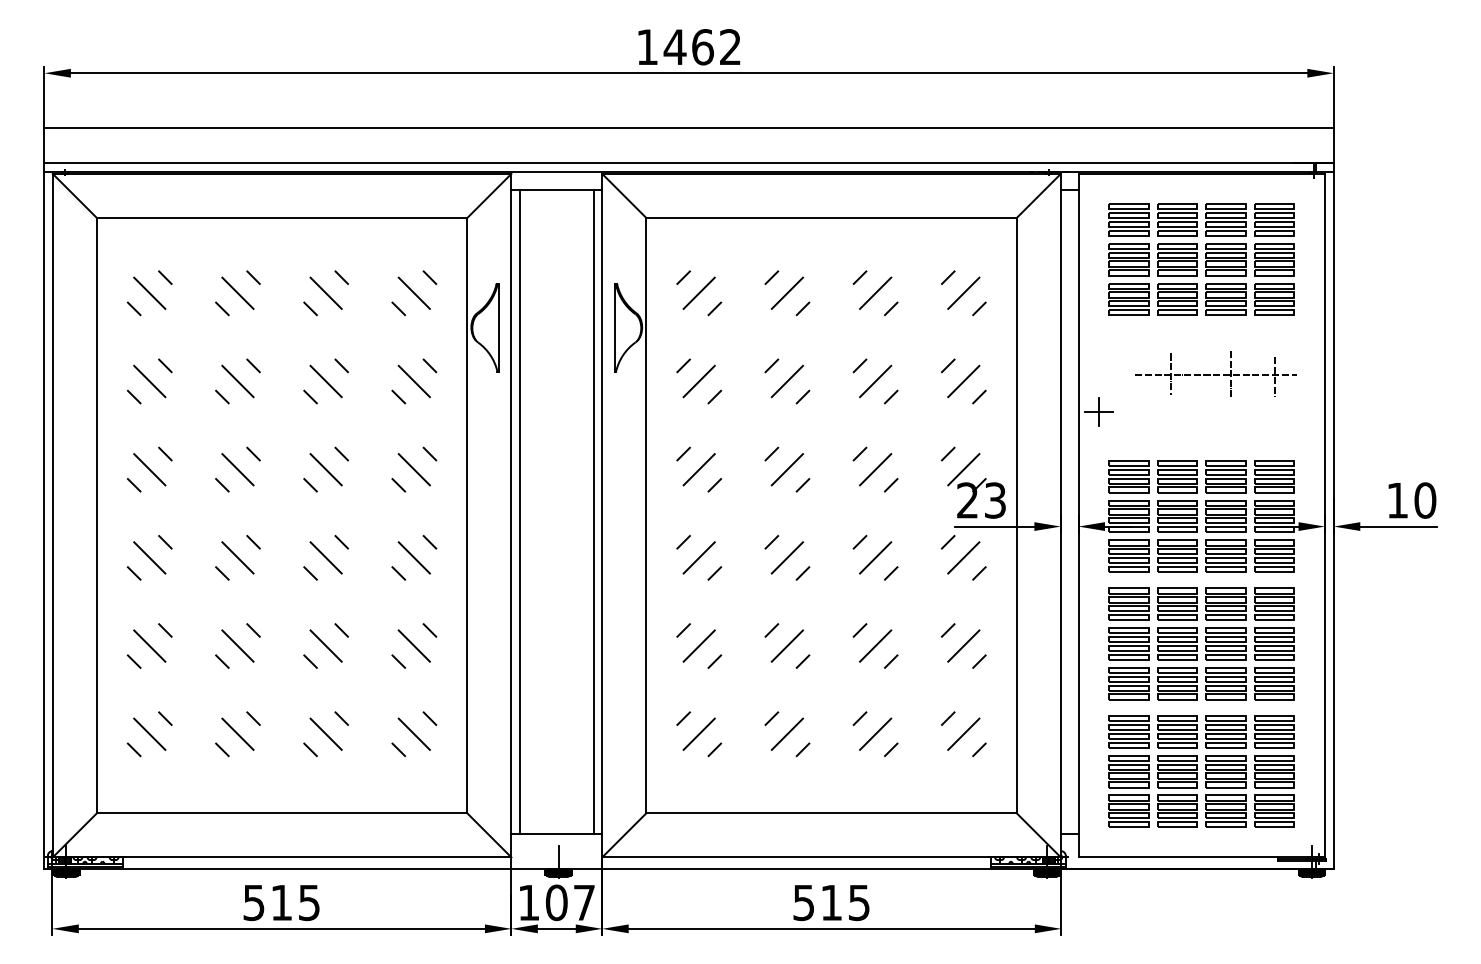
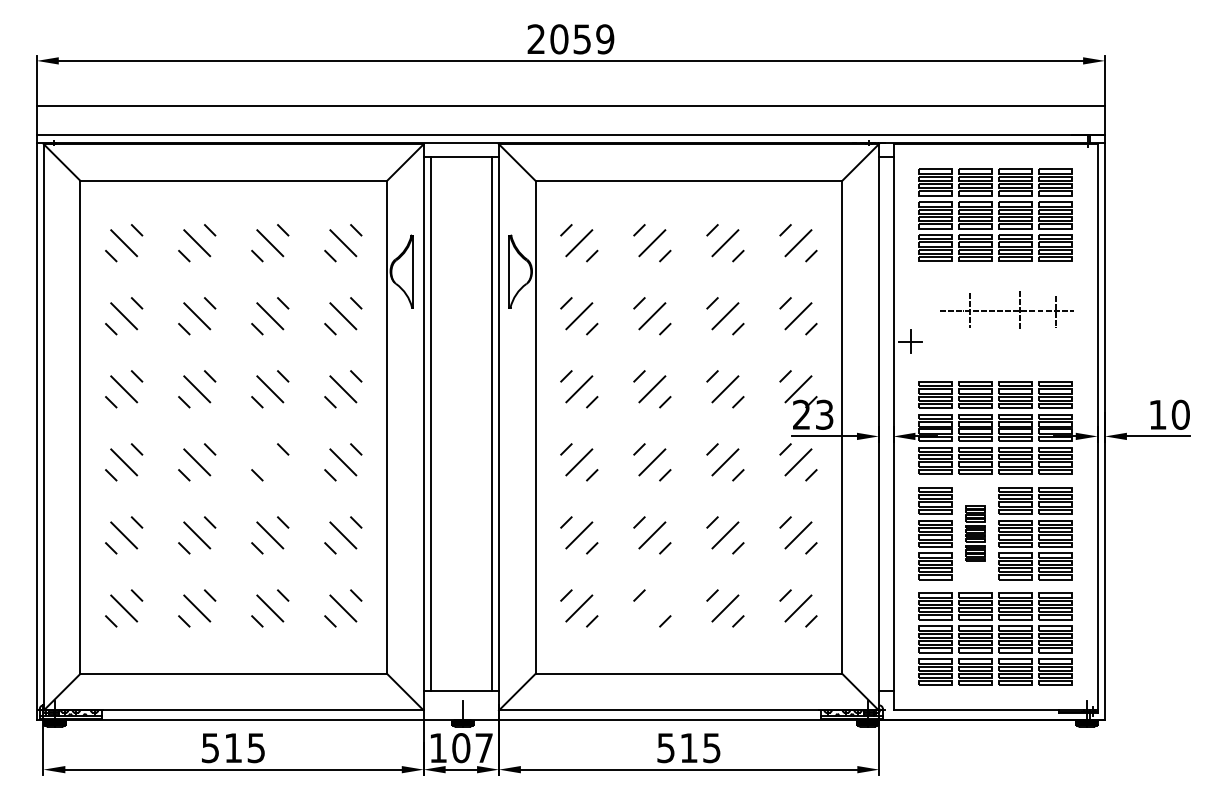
text: (689, 47) -> (571, 39), 1462 -> 2059
line: (325, 557) -> (269, 462), removed
part: (1177, 643) -> (975, 533), size x0.6
line: (786, 733) -> (651, 607), removed

